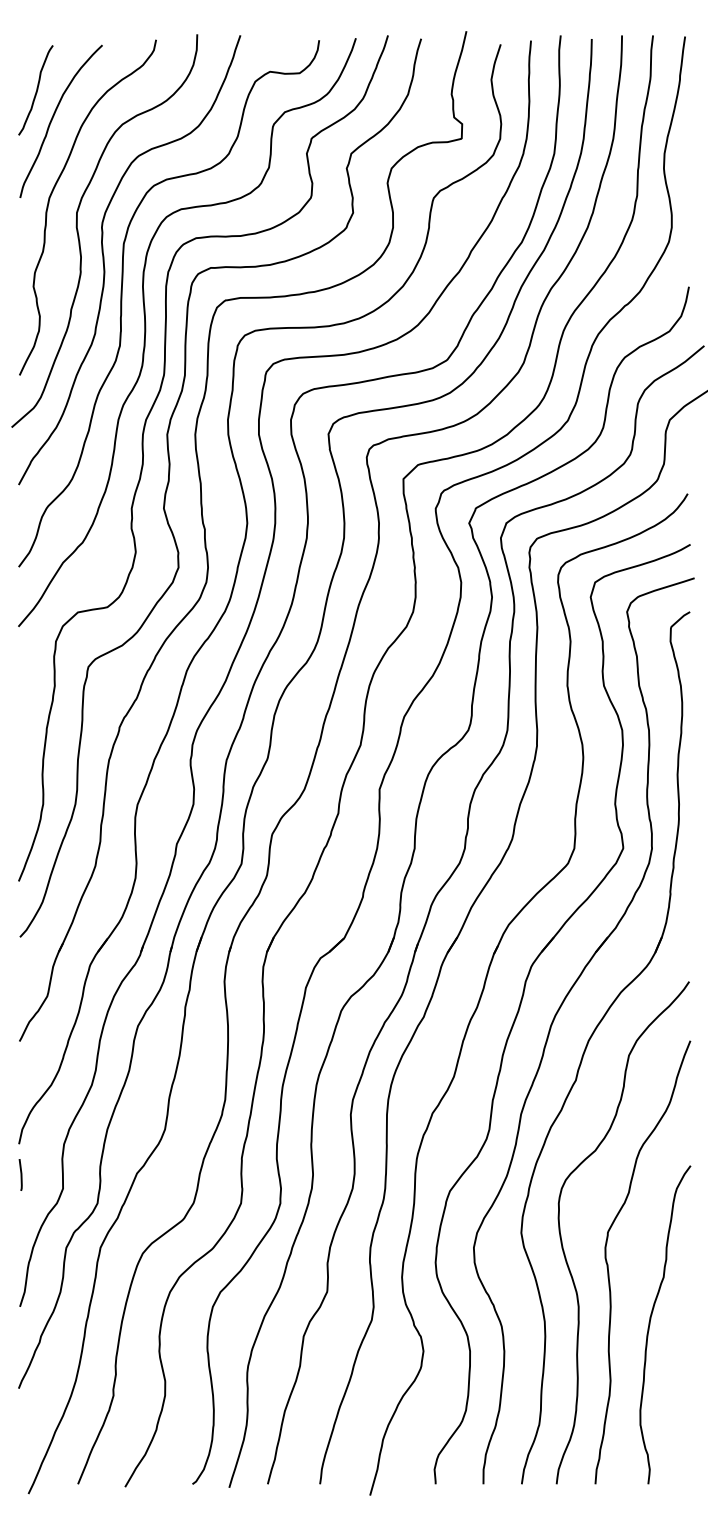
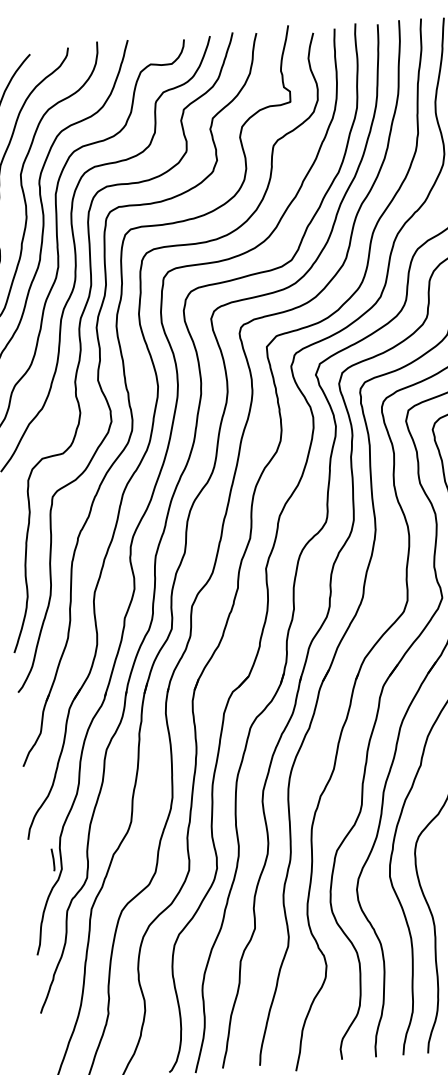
line: (20, 1174) -> (52, 859), moved

